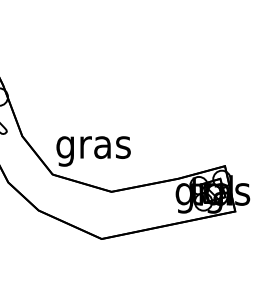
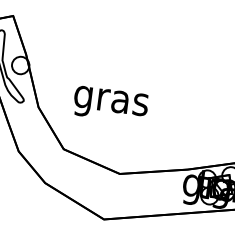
text: (93, 151) -> (110, 104), moved

